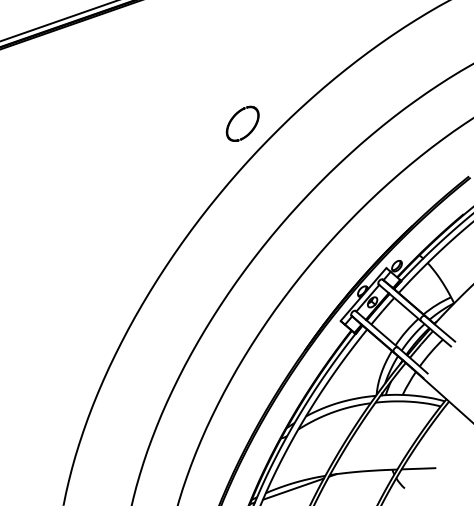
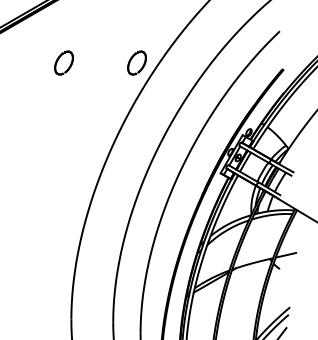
part: (127, 101) -> (63, 62), added

